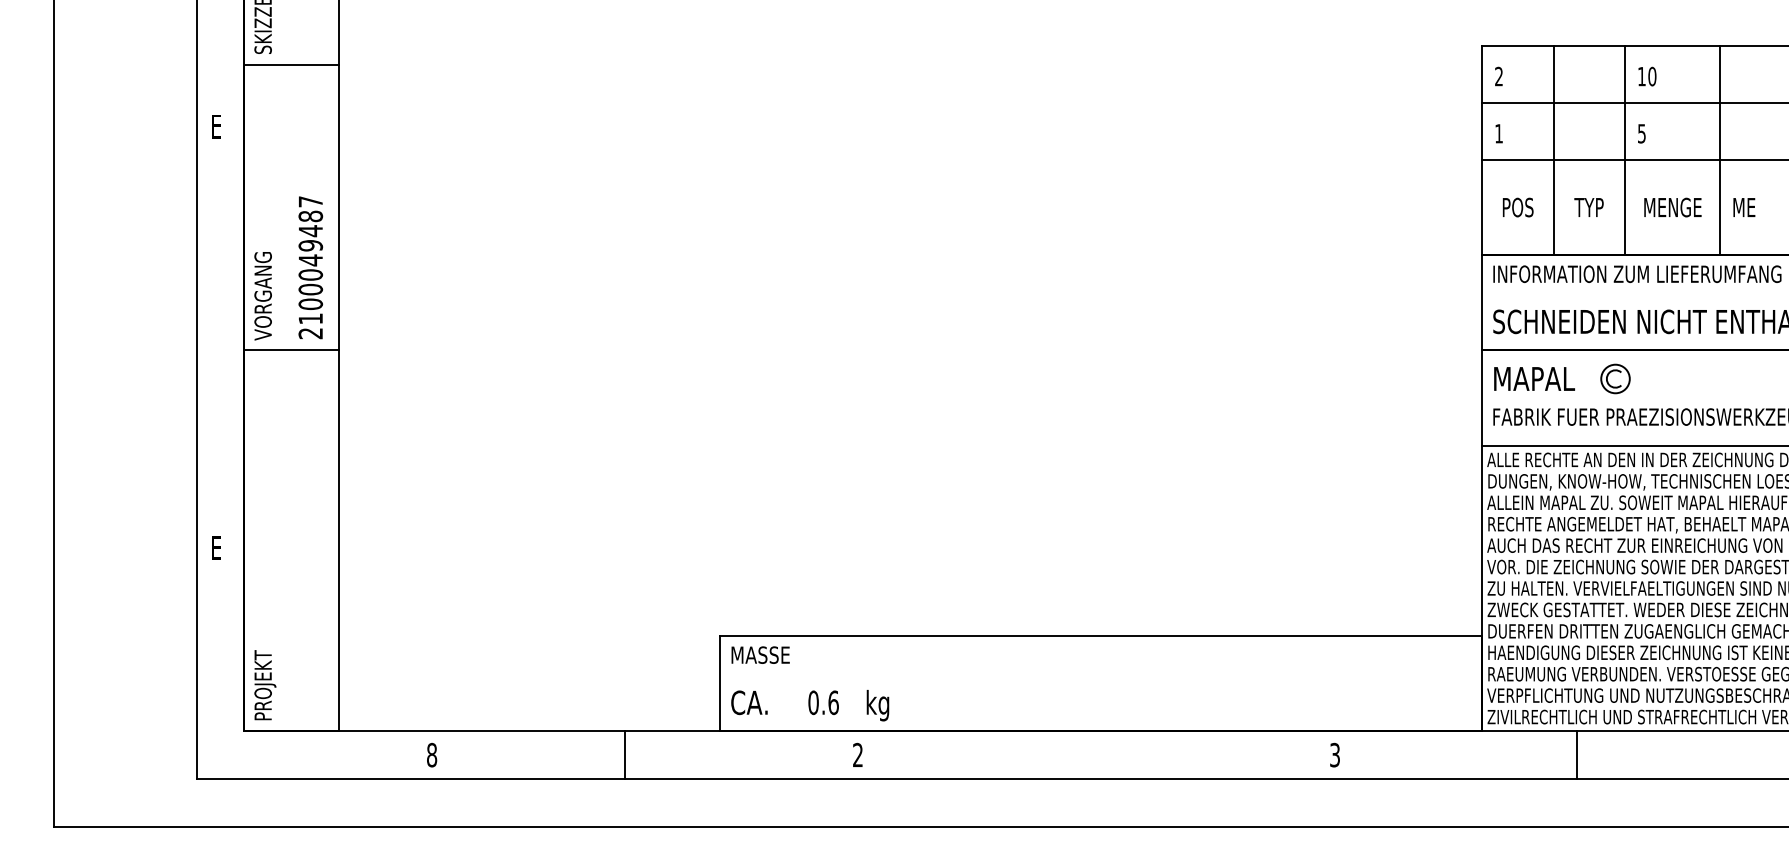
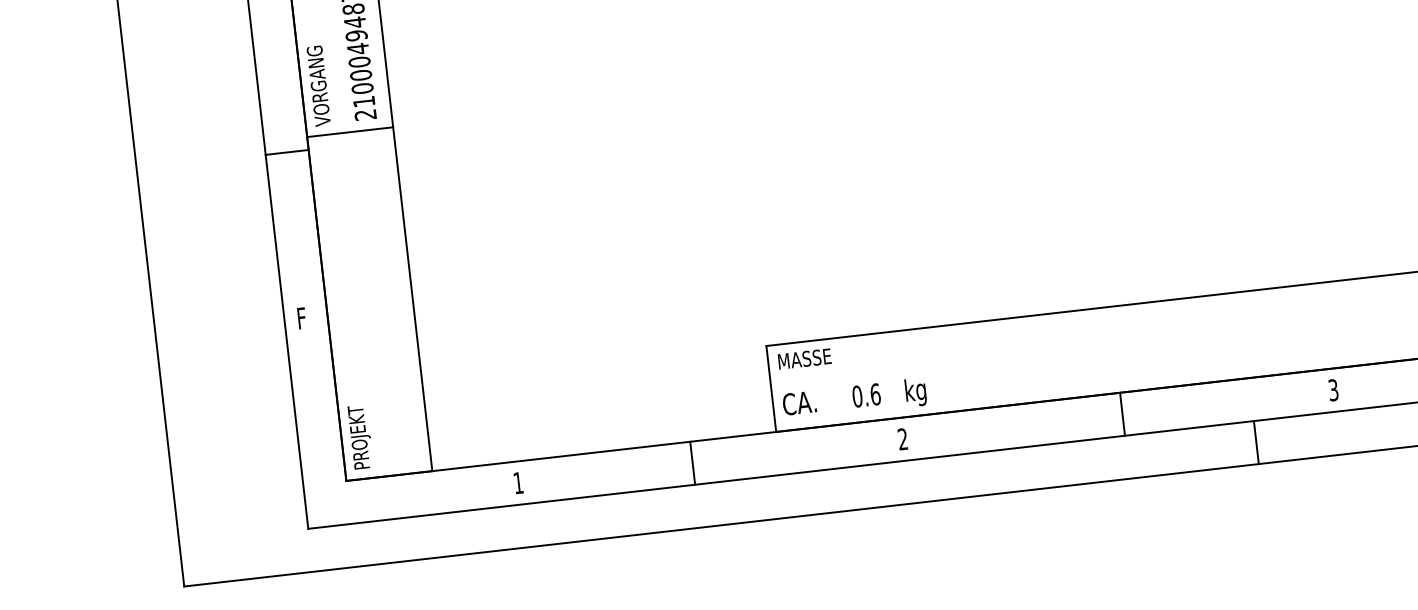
line: (220, 364) -> (287, 152), added
text: (217, 547) -> (303, 317), E -> F
text: (432, 754) -> (518, 482), 8 -> 1
line: (1101, 754) -> (1122, 413), added
line: (1244, 802) -> (1256, 442), added

